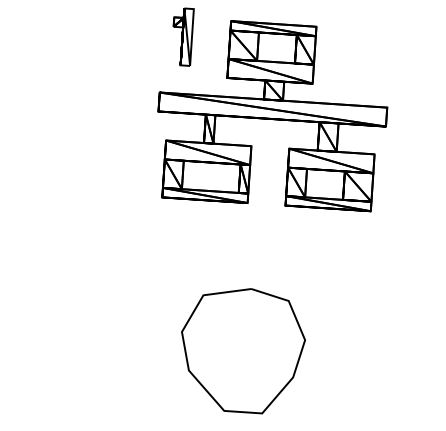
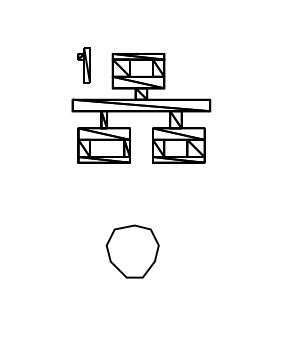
part: (241, 350) -> (132, 251), size x0.7

